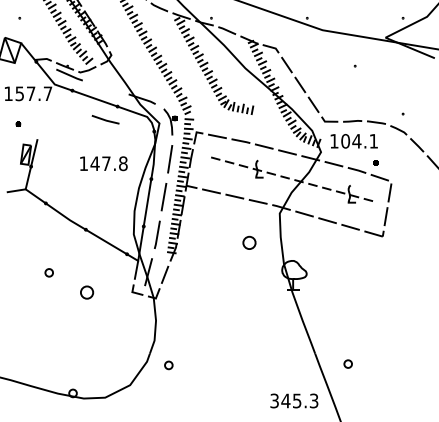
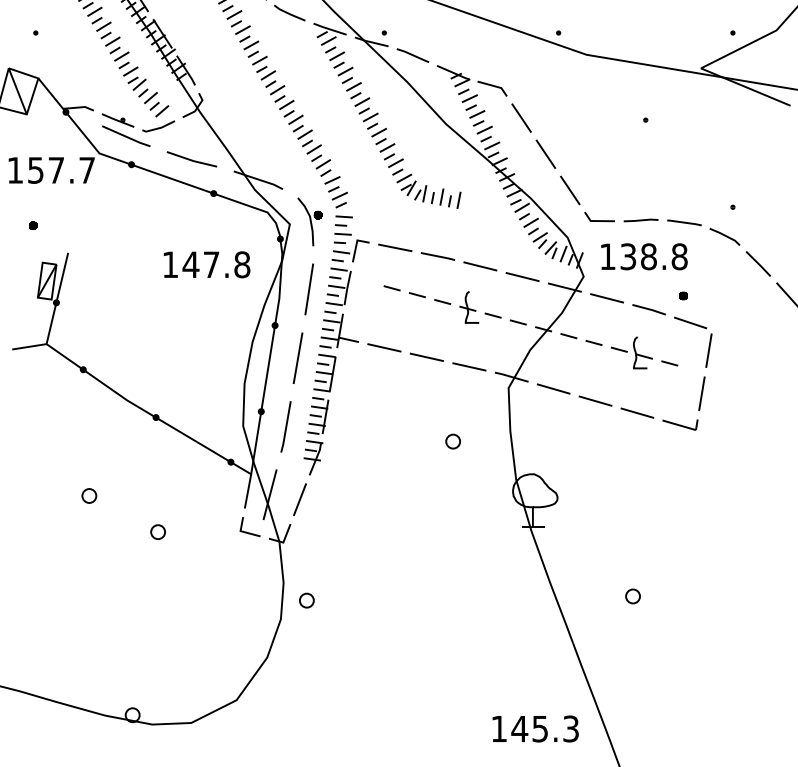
line: (105, 119) -> (191, 158), moved
text: (359, 140) -> (653, 255), 104.1 -> 138.8
text: (103, 163) -> (206, 264), moved
part: (248, 242) -> (451, 440), size x0.62
part: (86, 292) -> (157, 531), size x0.62
part: (347, 363) -> (631, 595), moved
part: (168, 365) -> (306, 600), moved
text: (274, 400) -> (499, 728), 345.3 -> 145.3

